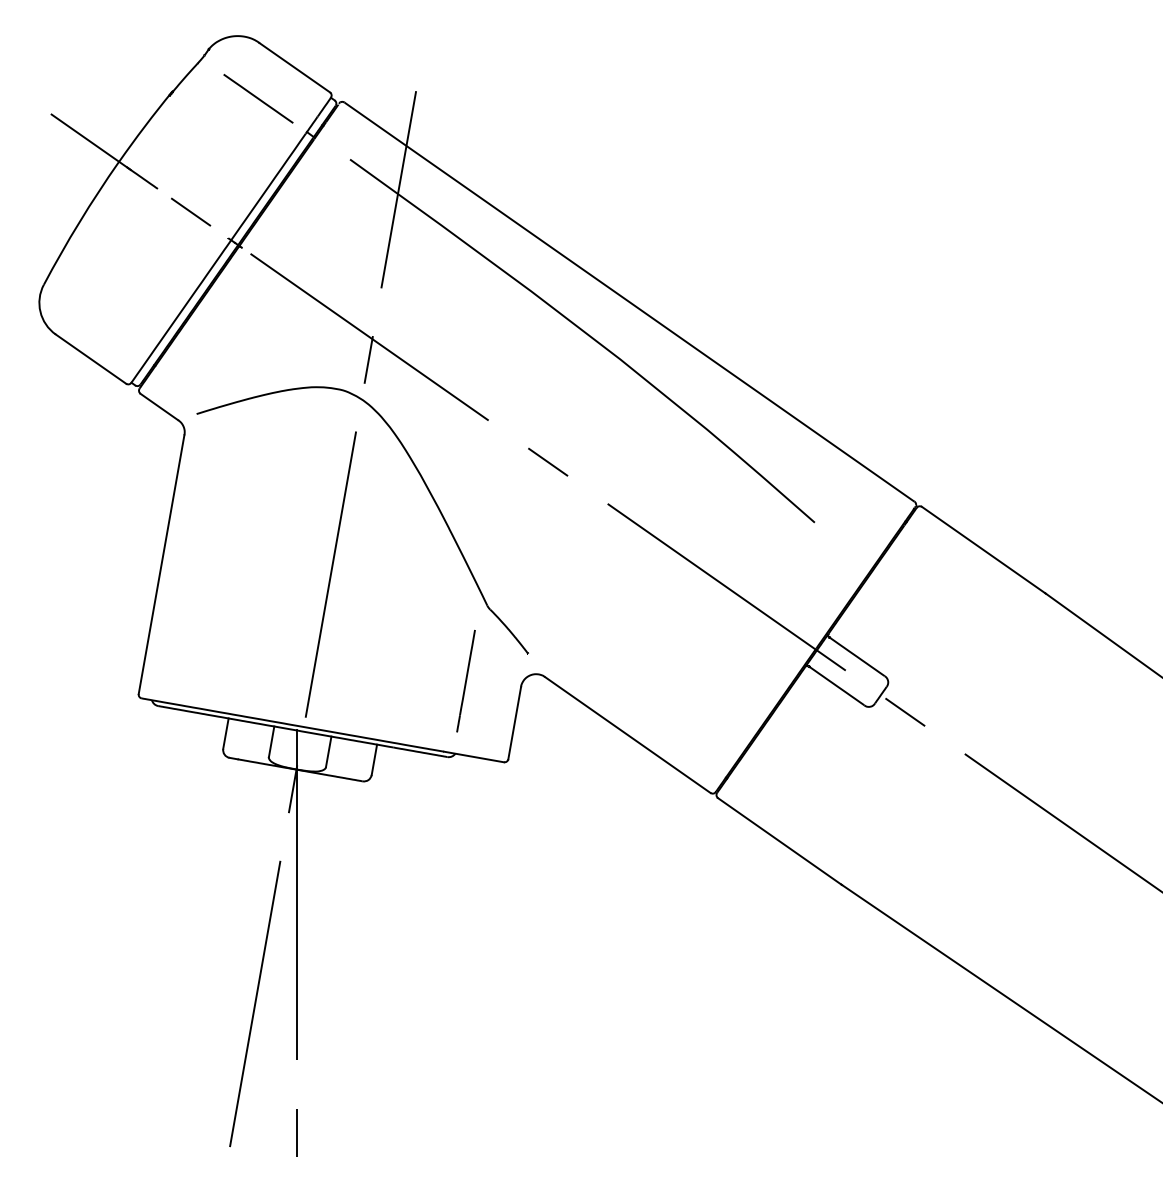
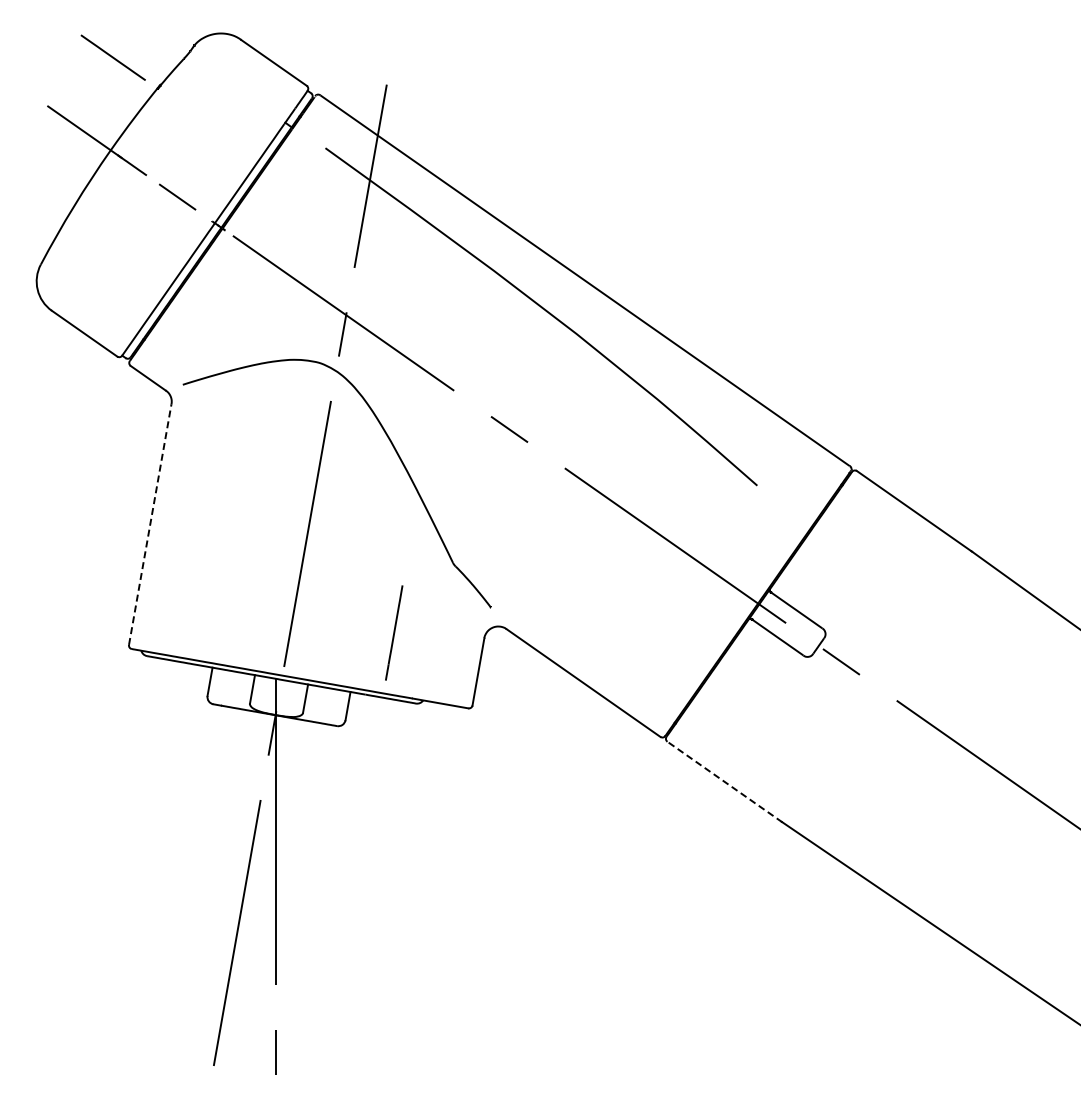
line: (257, 98) -> (112, 57), moved
line: (161, 564) -> (150, 524), solid -> dashed
line: (466, 680) -> (394, 632), moved
line: (779, 840) -> (724, 781), solid -> dashed

